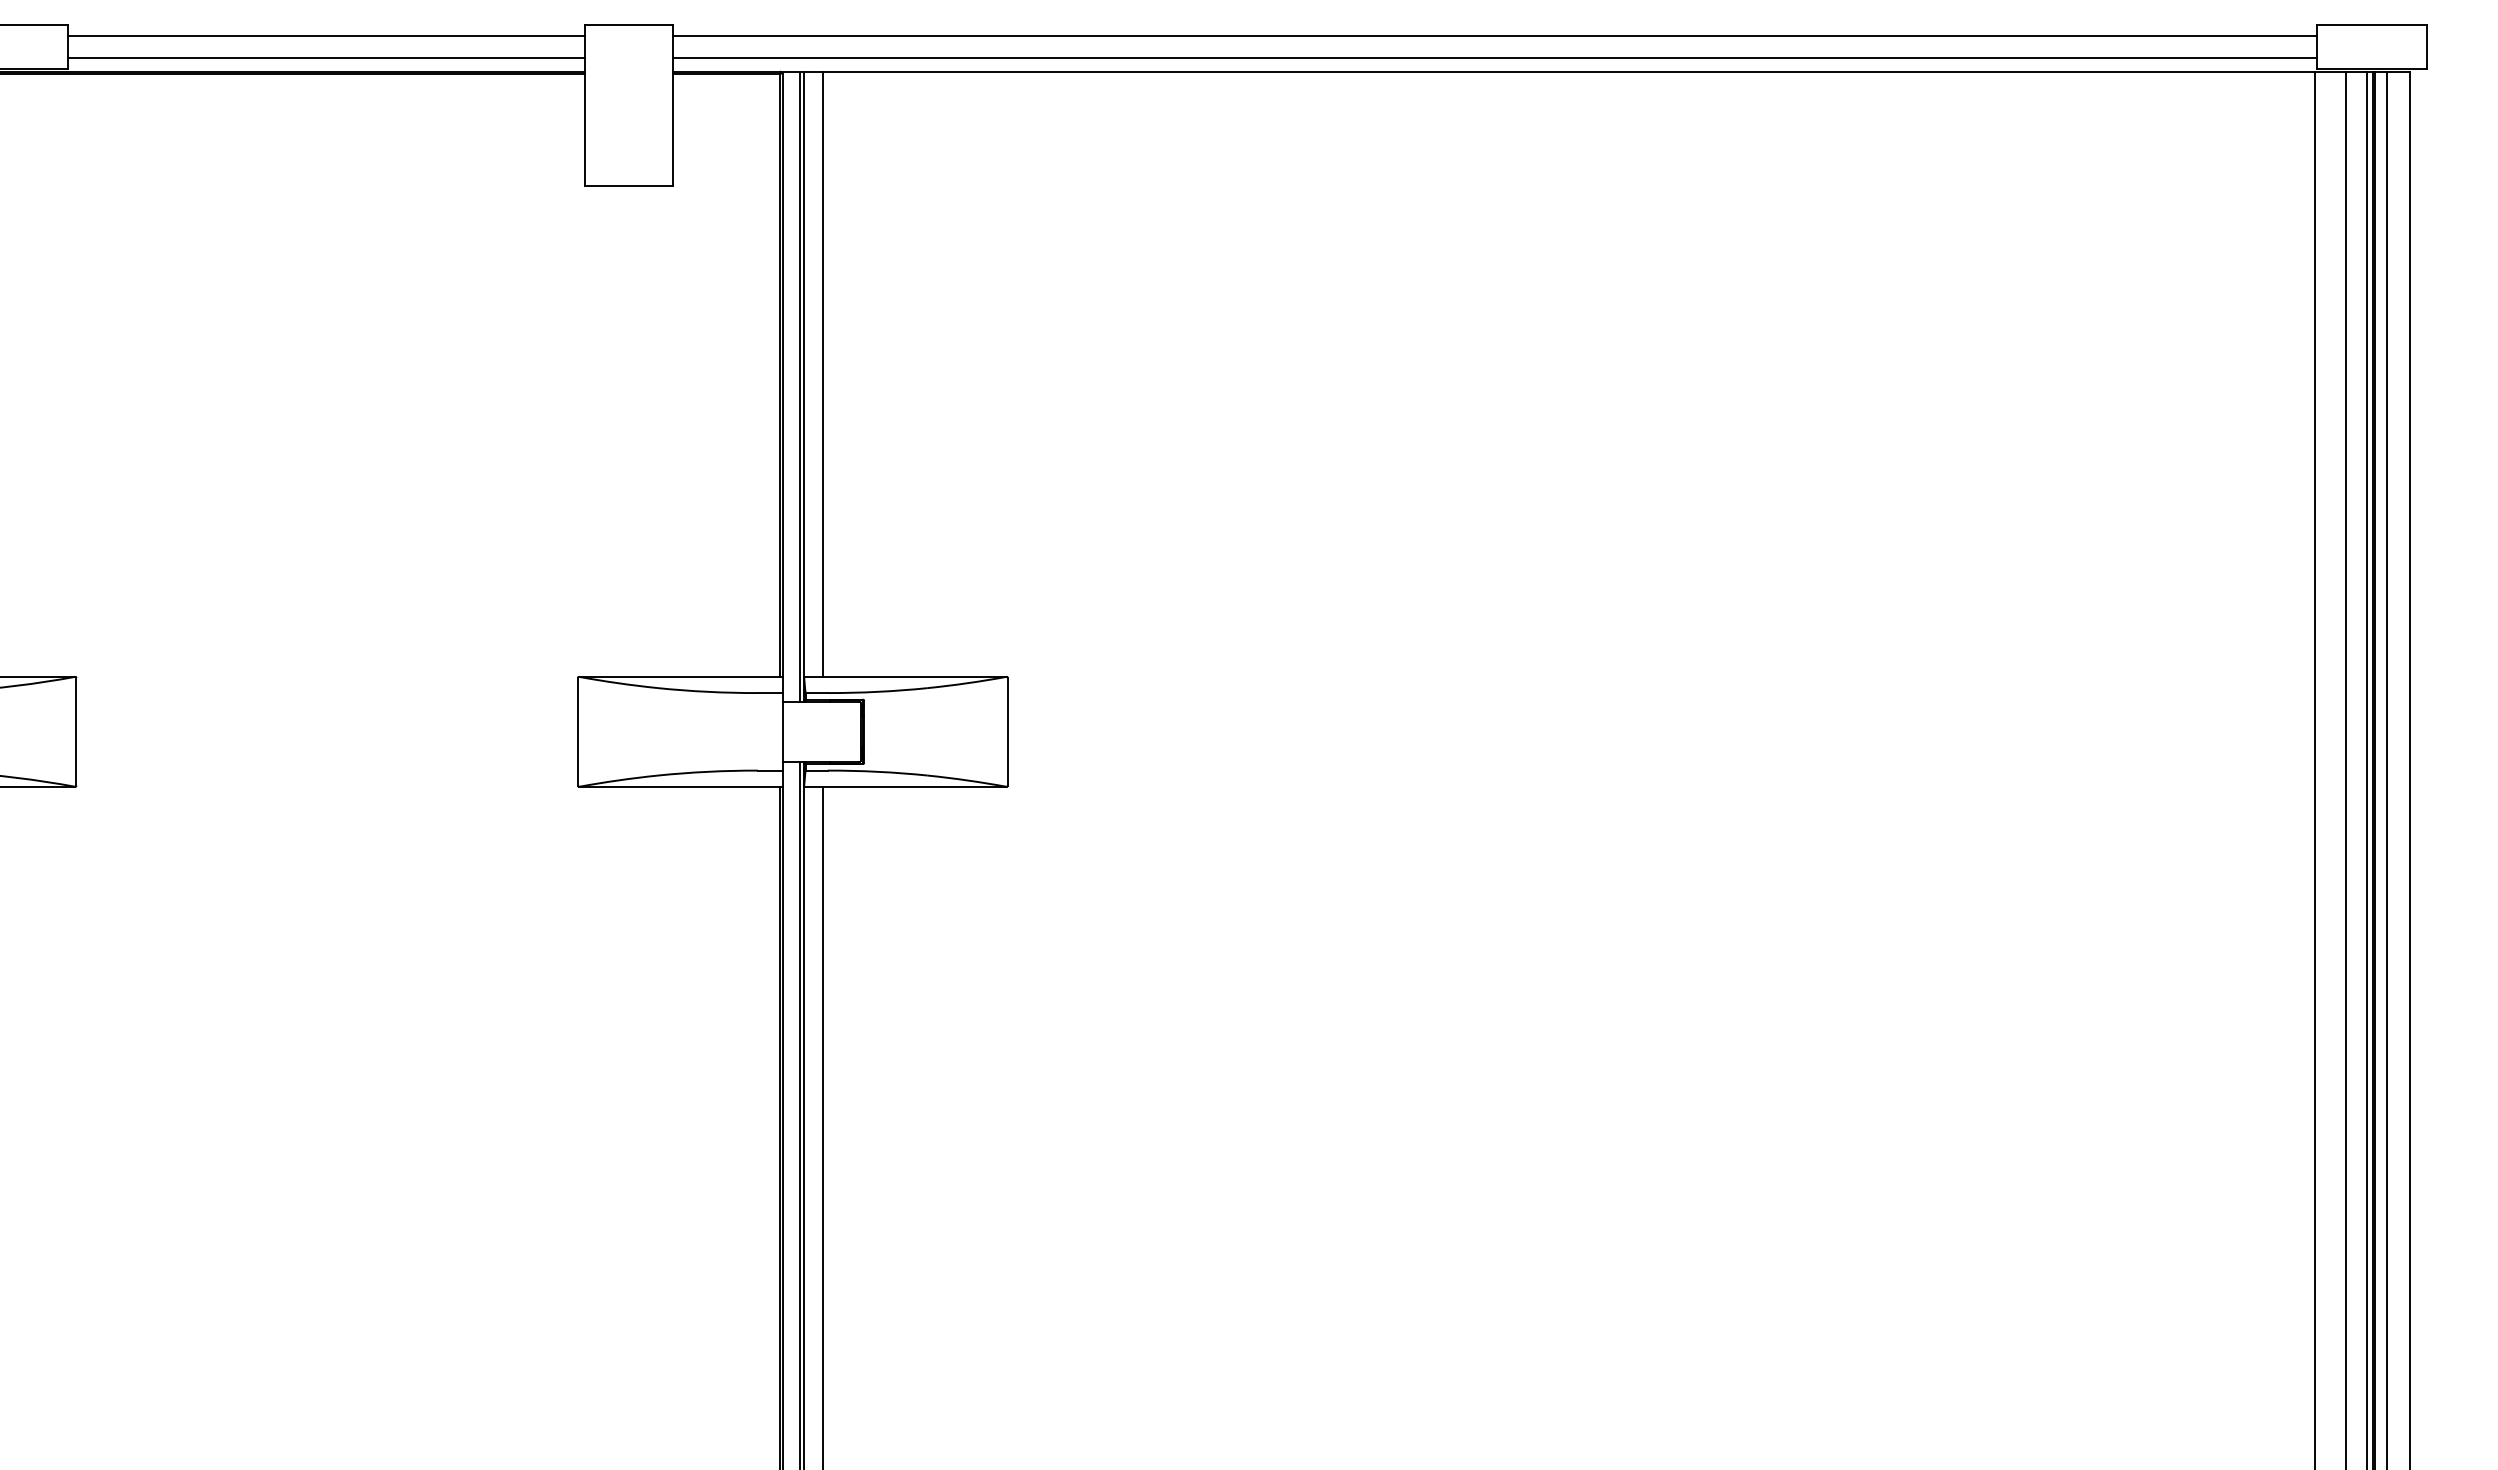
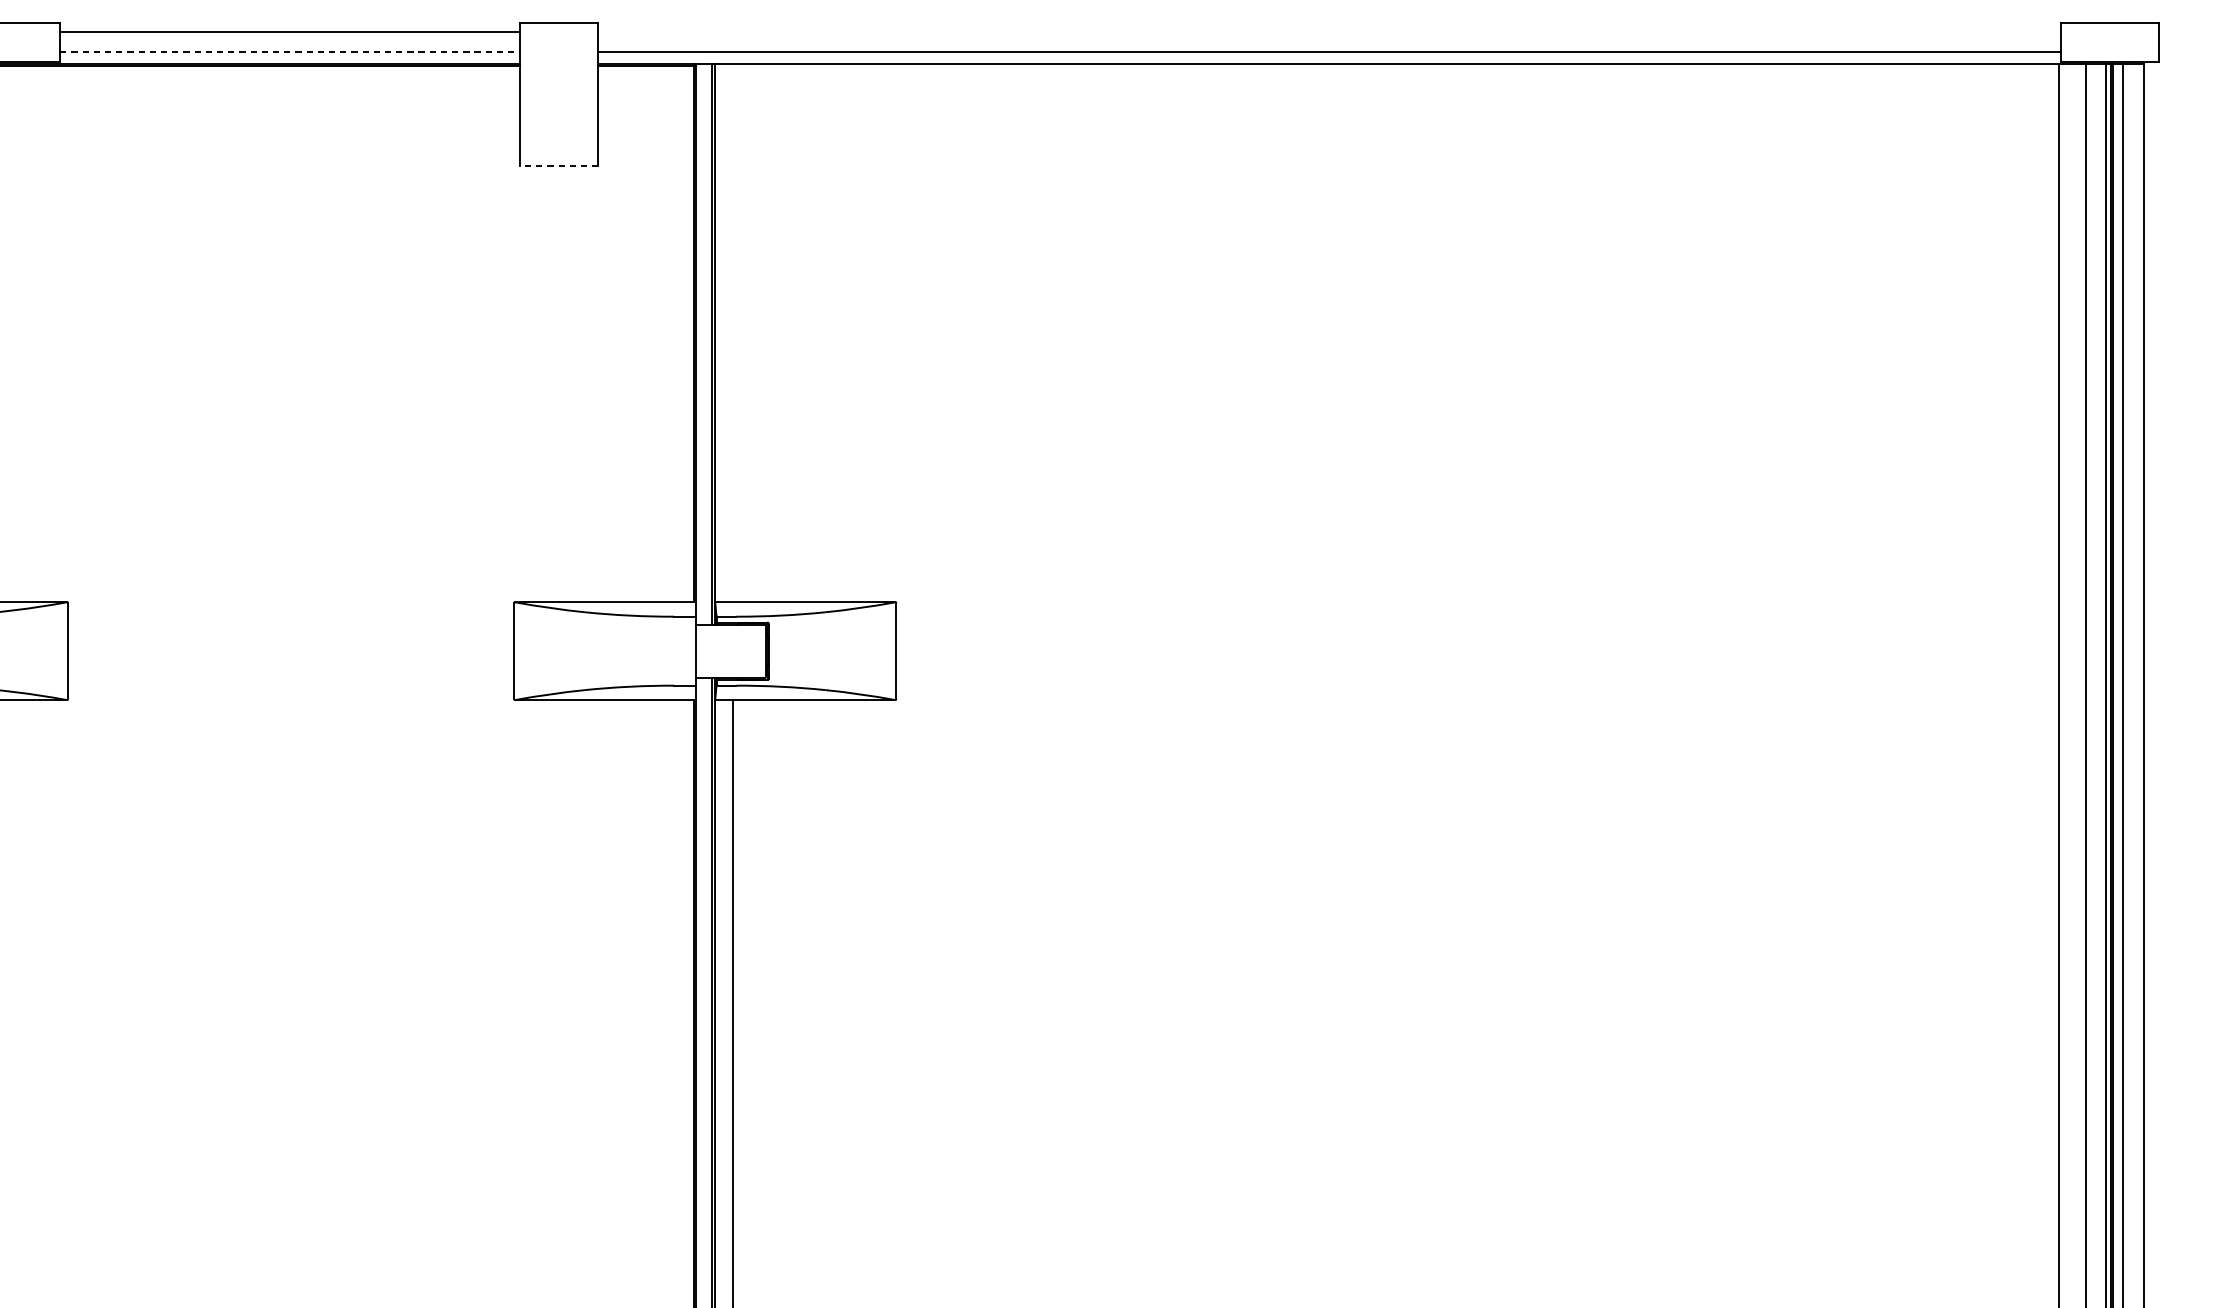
line: (1494, 36) -> (1329, 32), removed
line: (326, 58) -> (290, 52), solid -> dashed
line: (628, 186) -> (559, 166), solid -> dashed
line: (823, 373) -> (732, 332), removed

